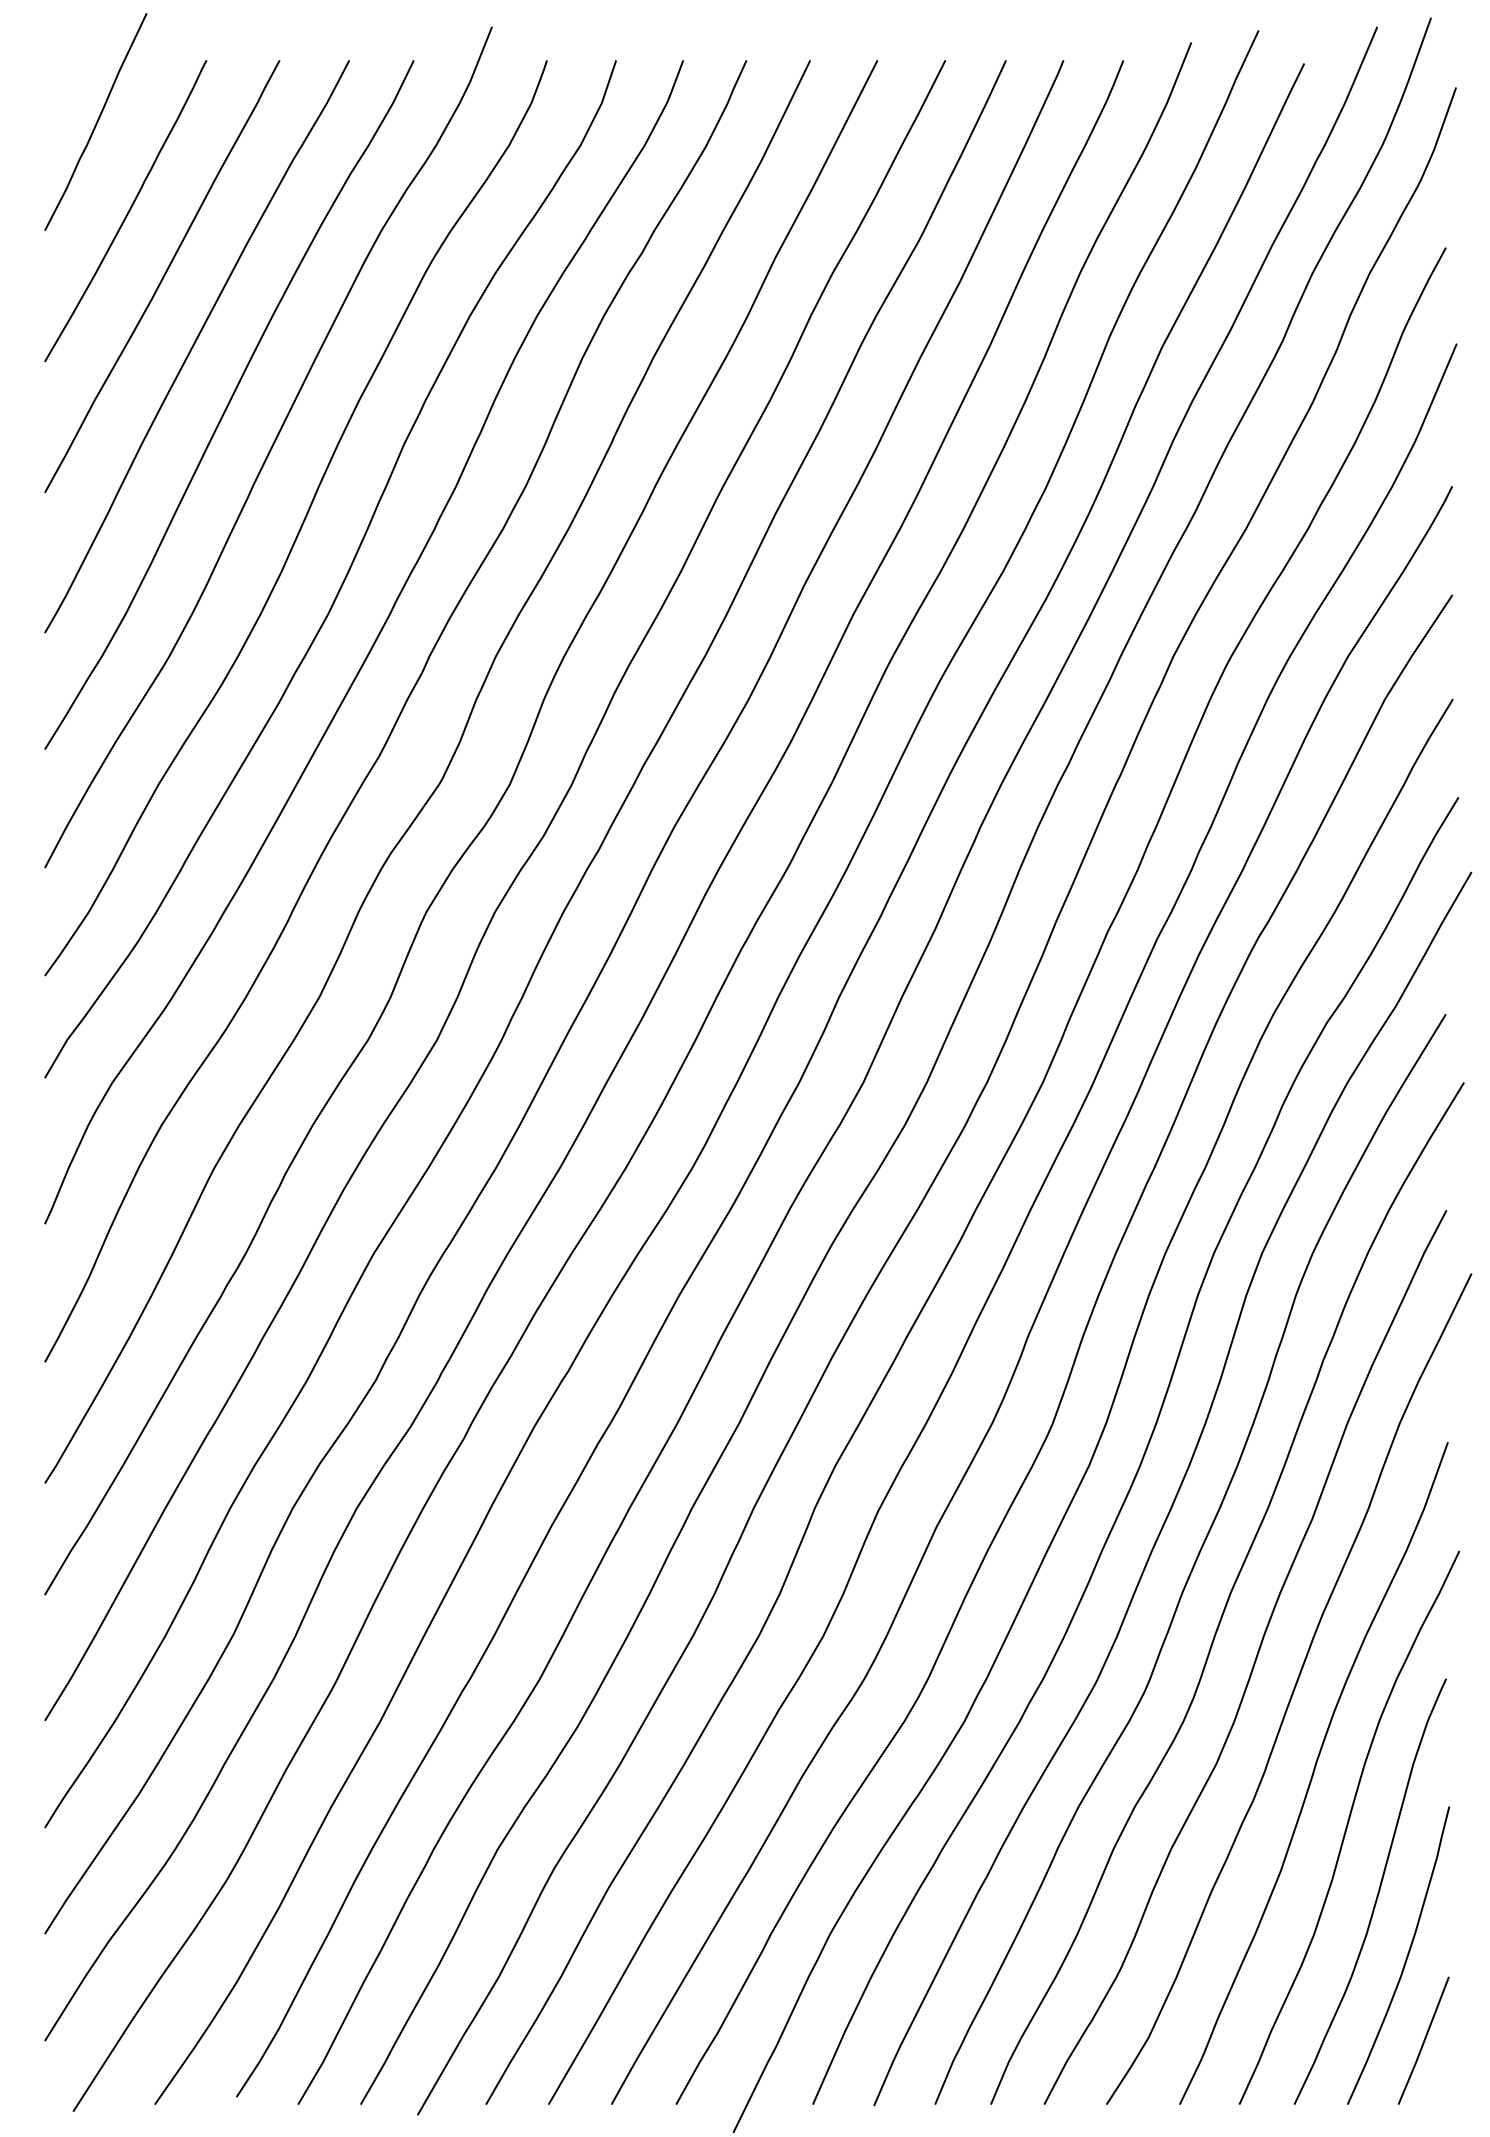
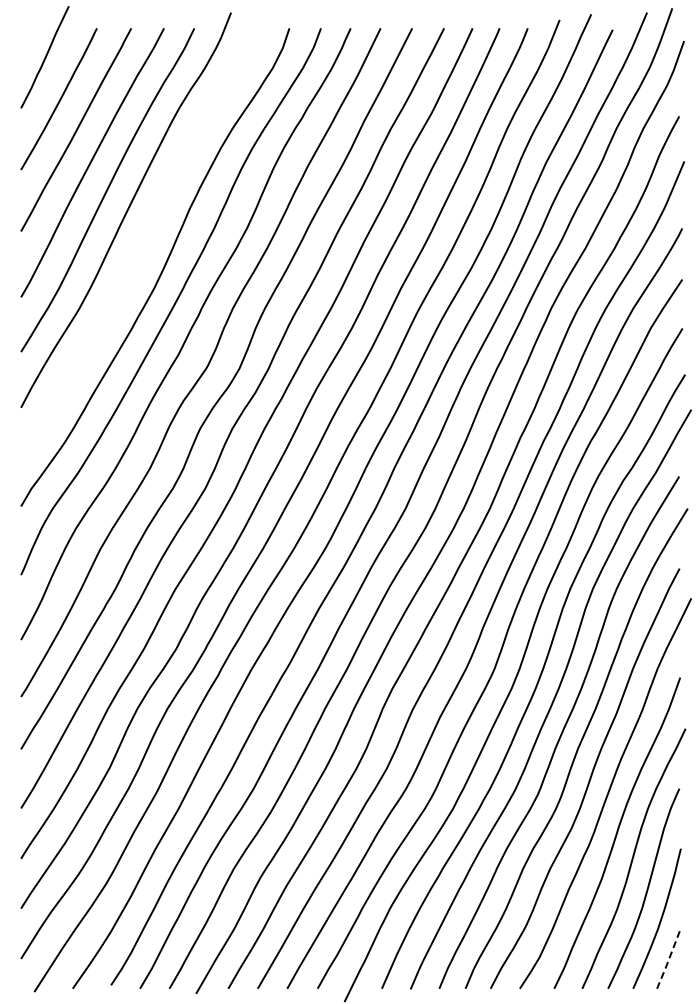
curve: (301, 522) -> (141, 245), removed
line: (1422, 2042) -> (668, 959), solid -> dashed

